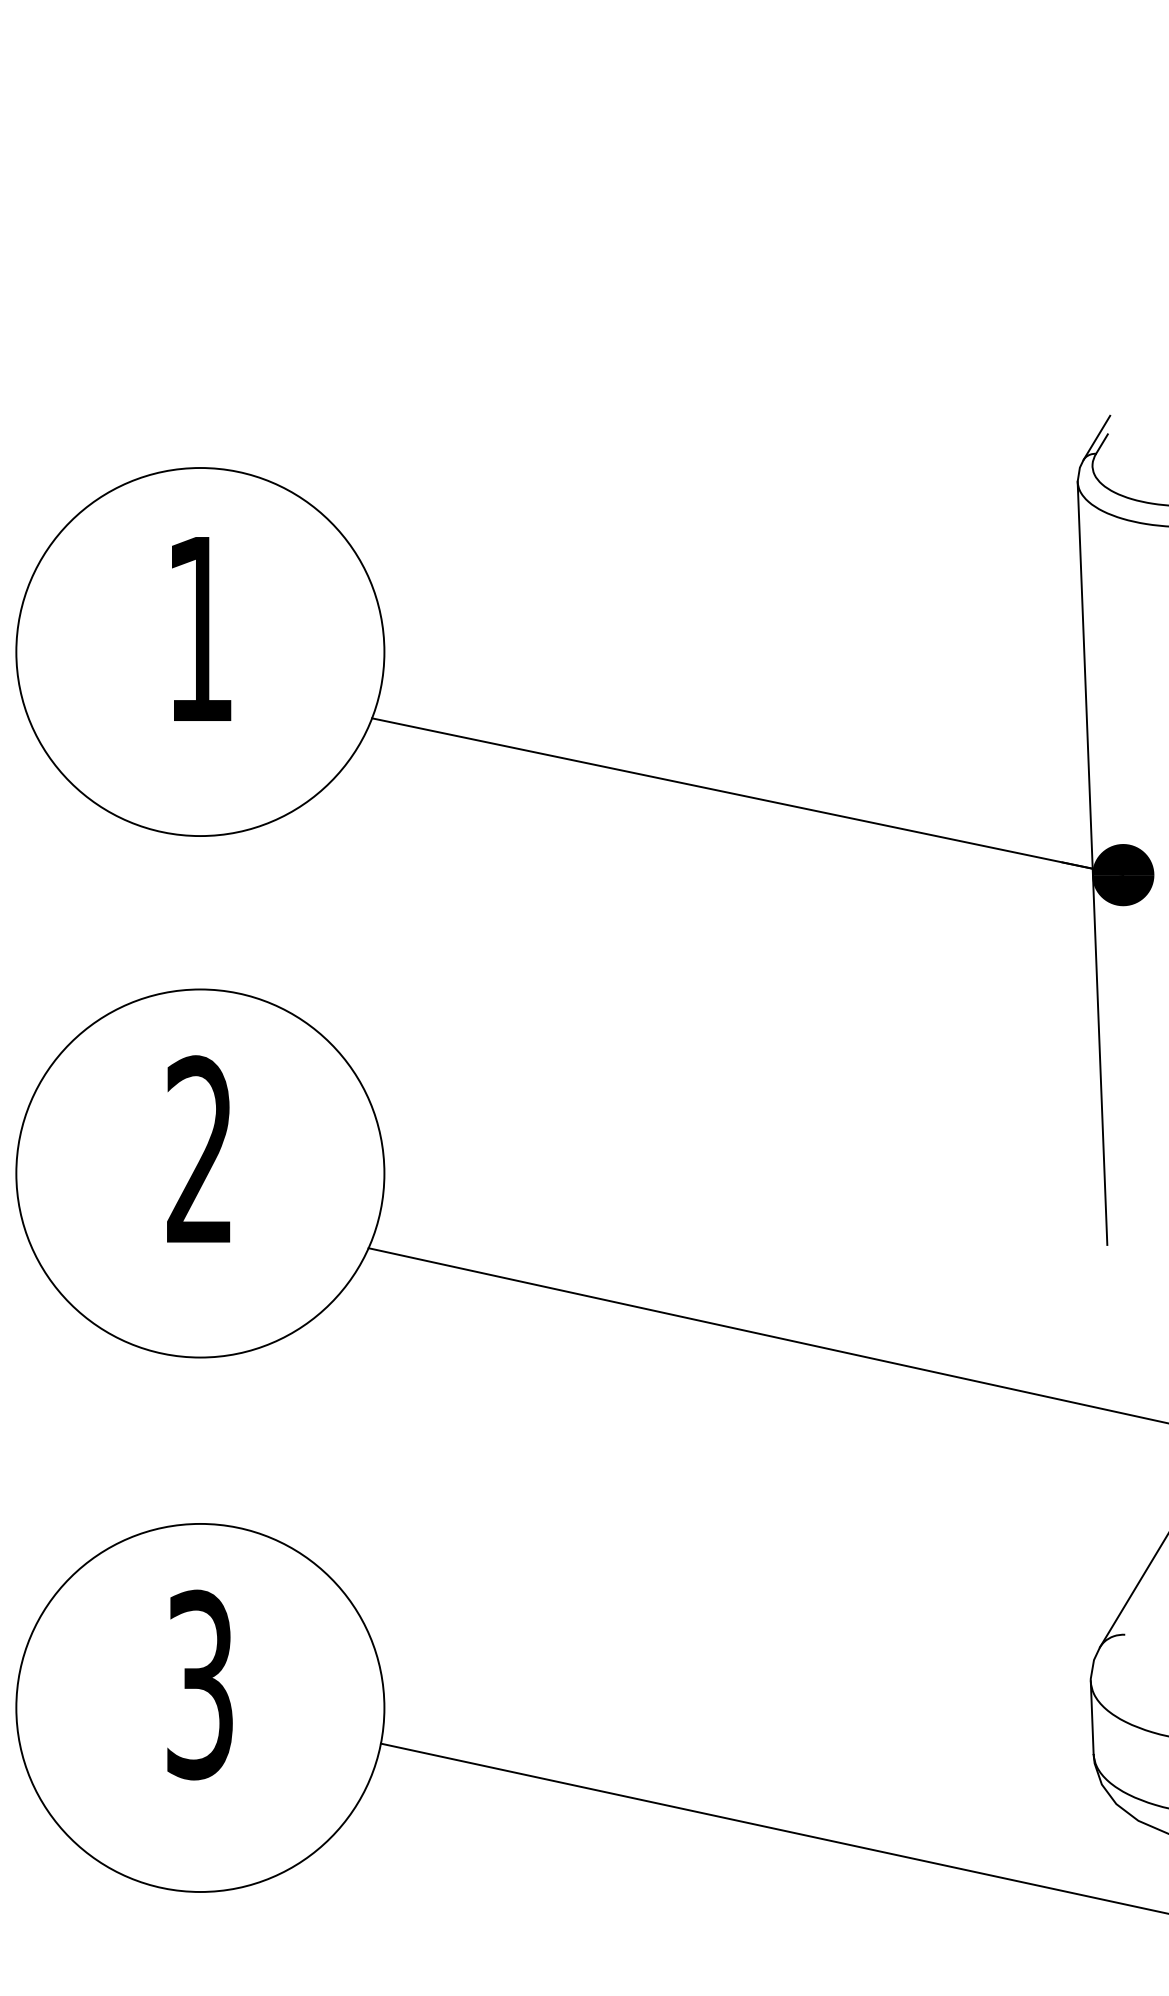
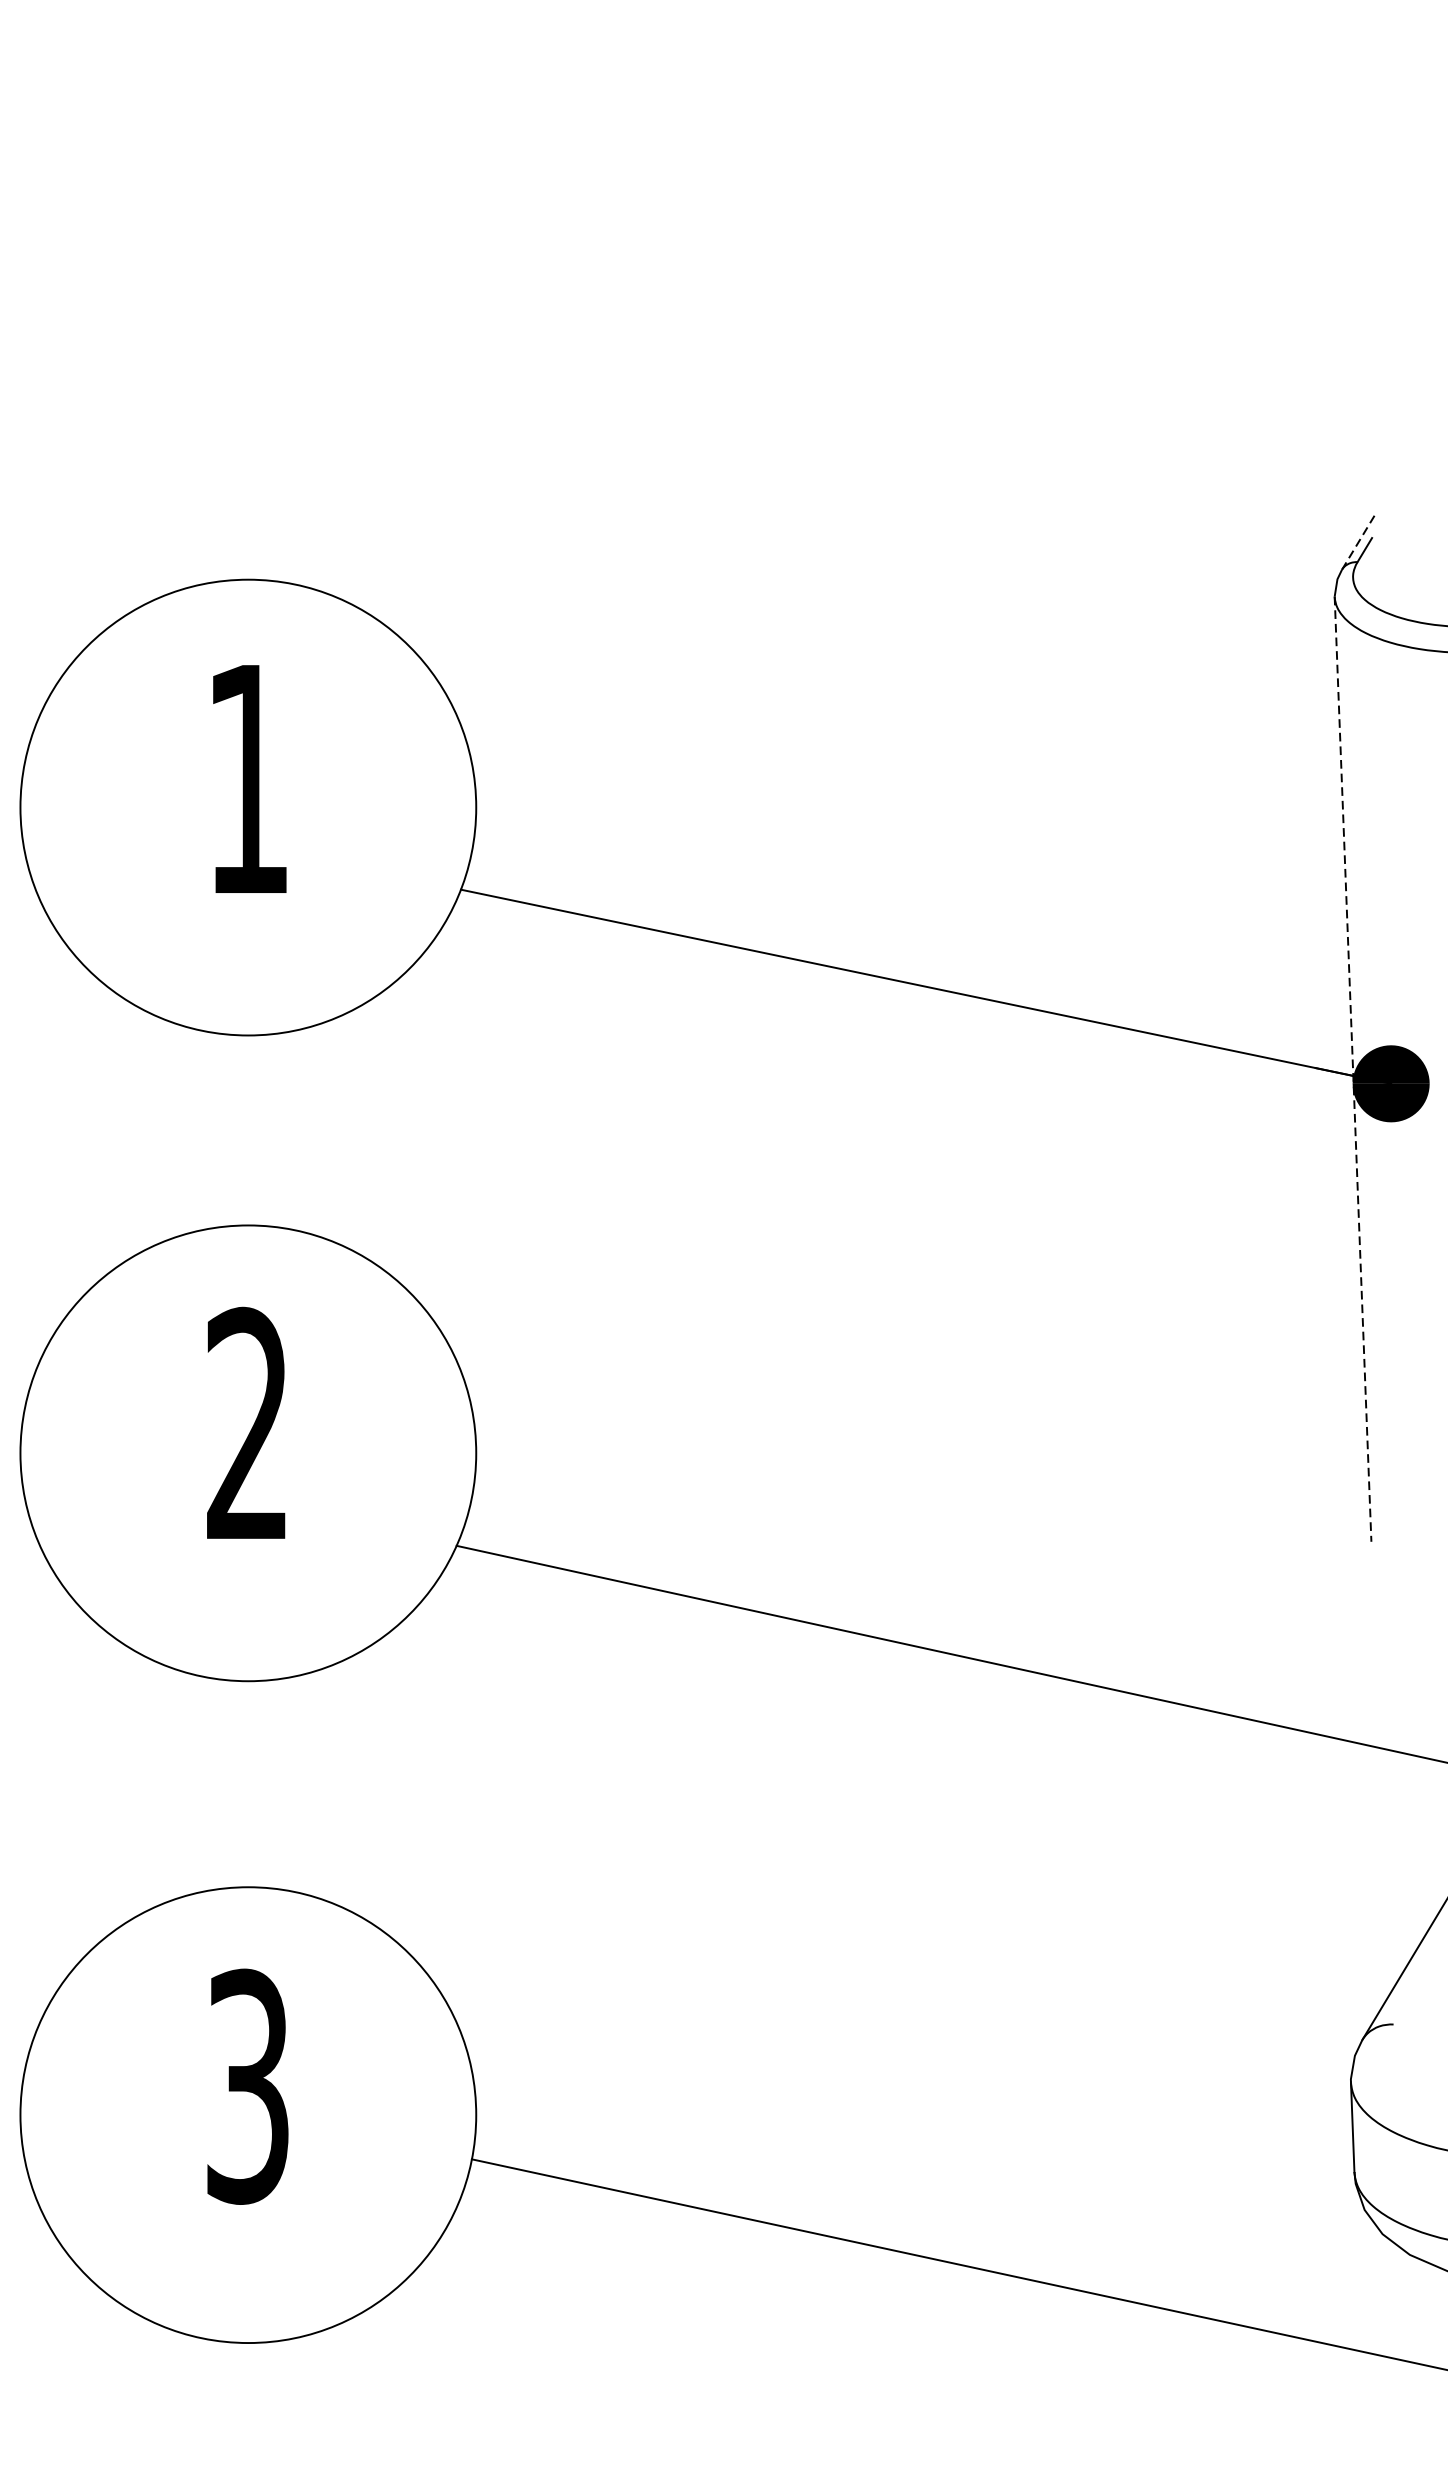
line: (1096, 437) -> (1358, 541), solid -> dashed
line: (1092, 863) -> (1353, 1069), solid -> dashed

